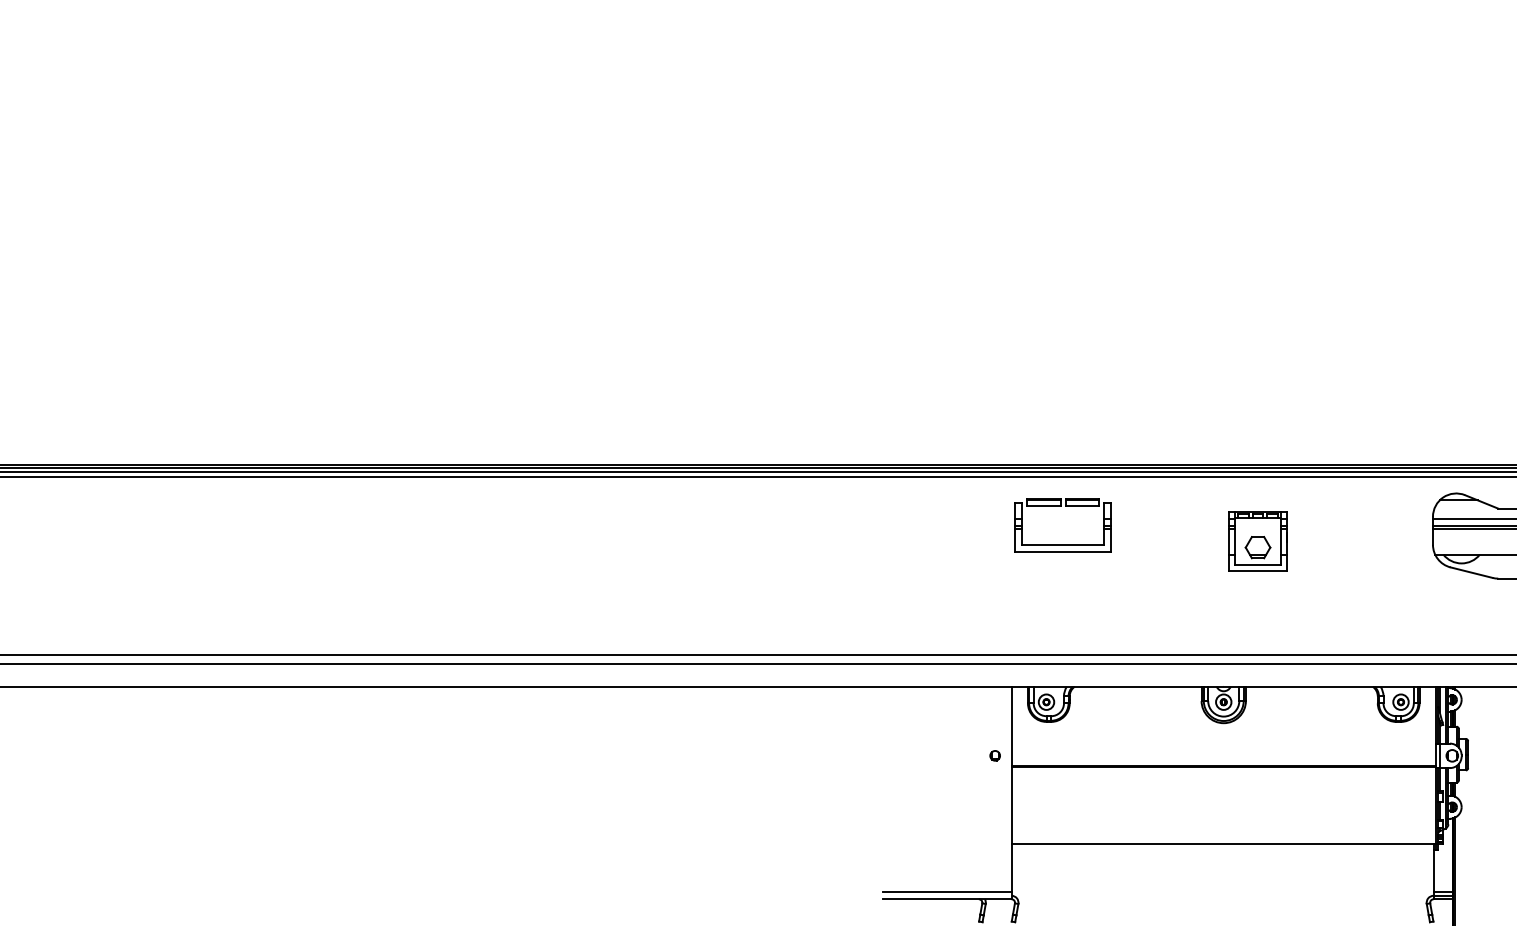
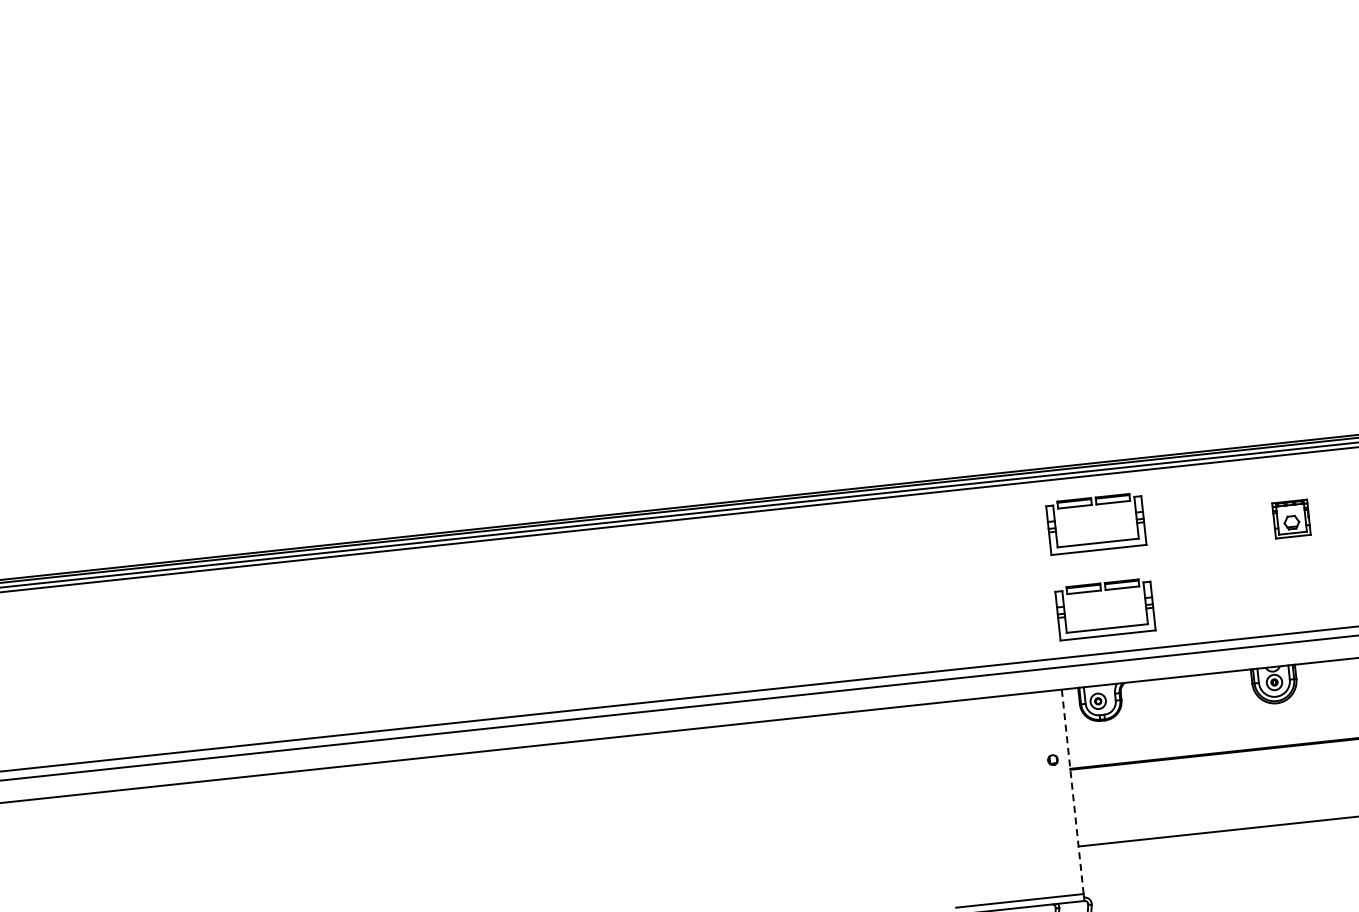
part: (1257, 541) -> (1290, 519), size x0.6
part: (1062, 630) -> (1106, 628), added
line: (1011, 789) -> (1072, 791), solid -> dashed

